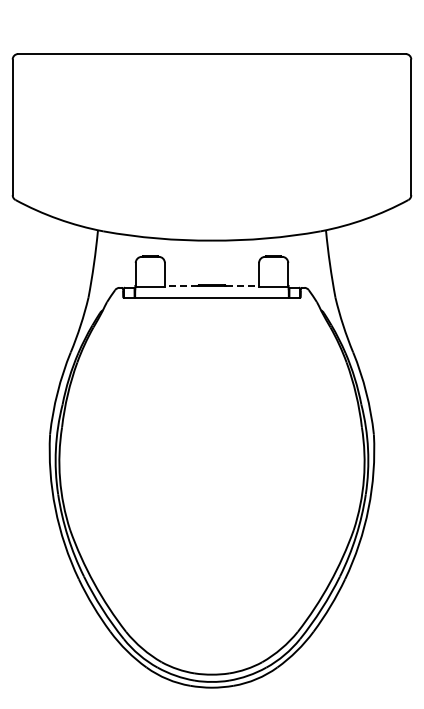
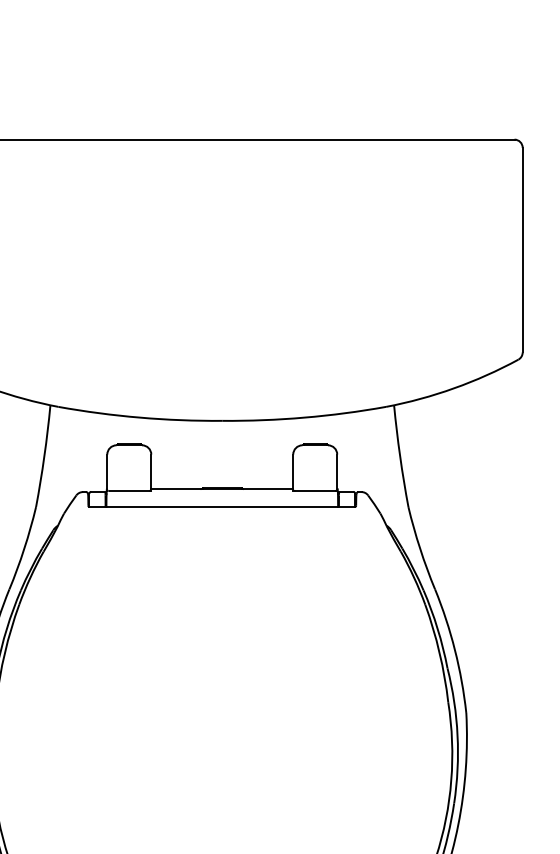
line: (180, 285) -> (174, 488), dashed -> solid
line: (243, 285) -> (269, 488), dashed -> solid

